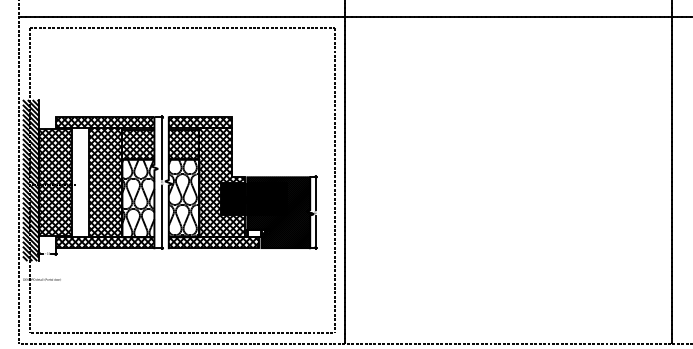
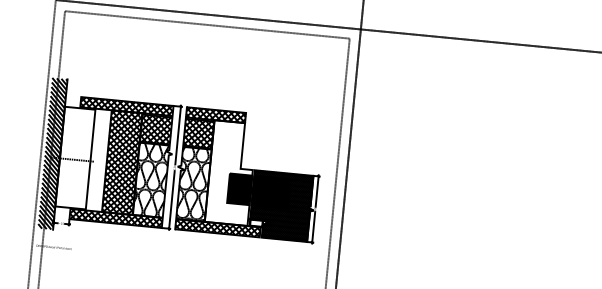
hatch: (55, 182) -> (75, 157), removed
hatch: (222, 182) -> (231, 172), removed

